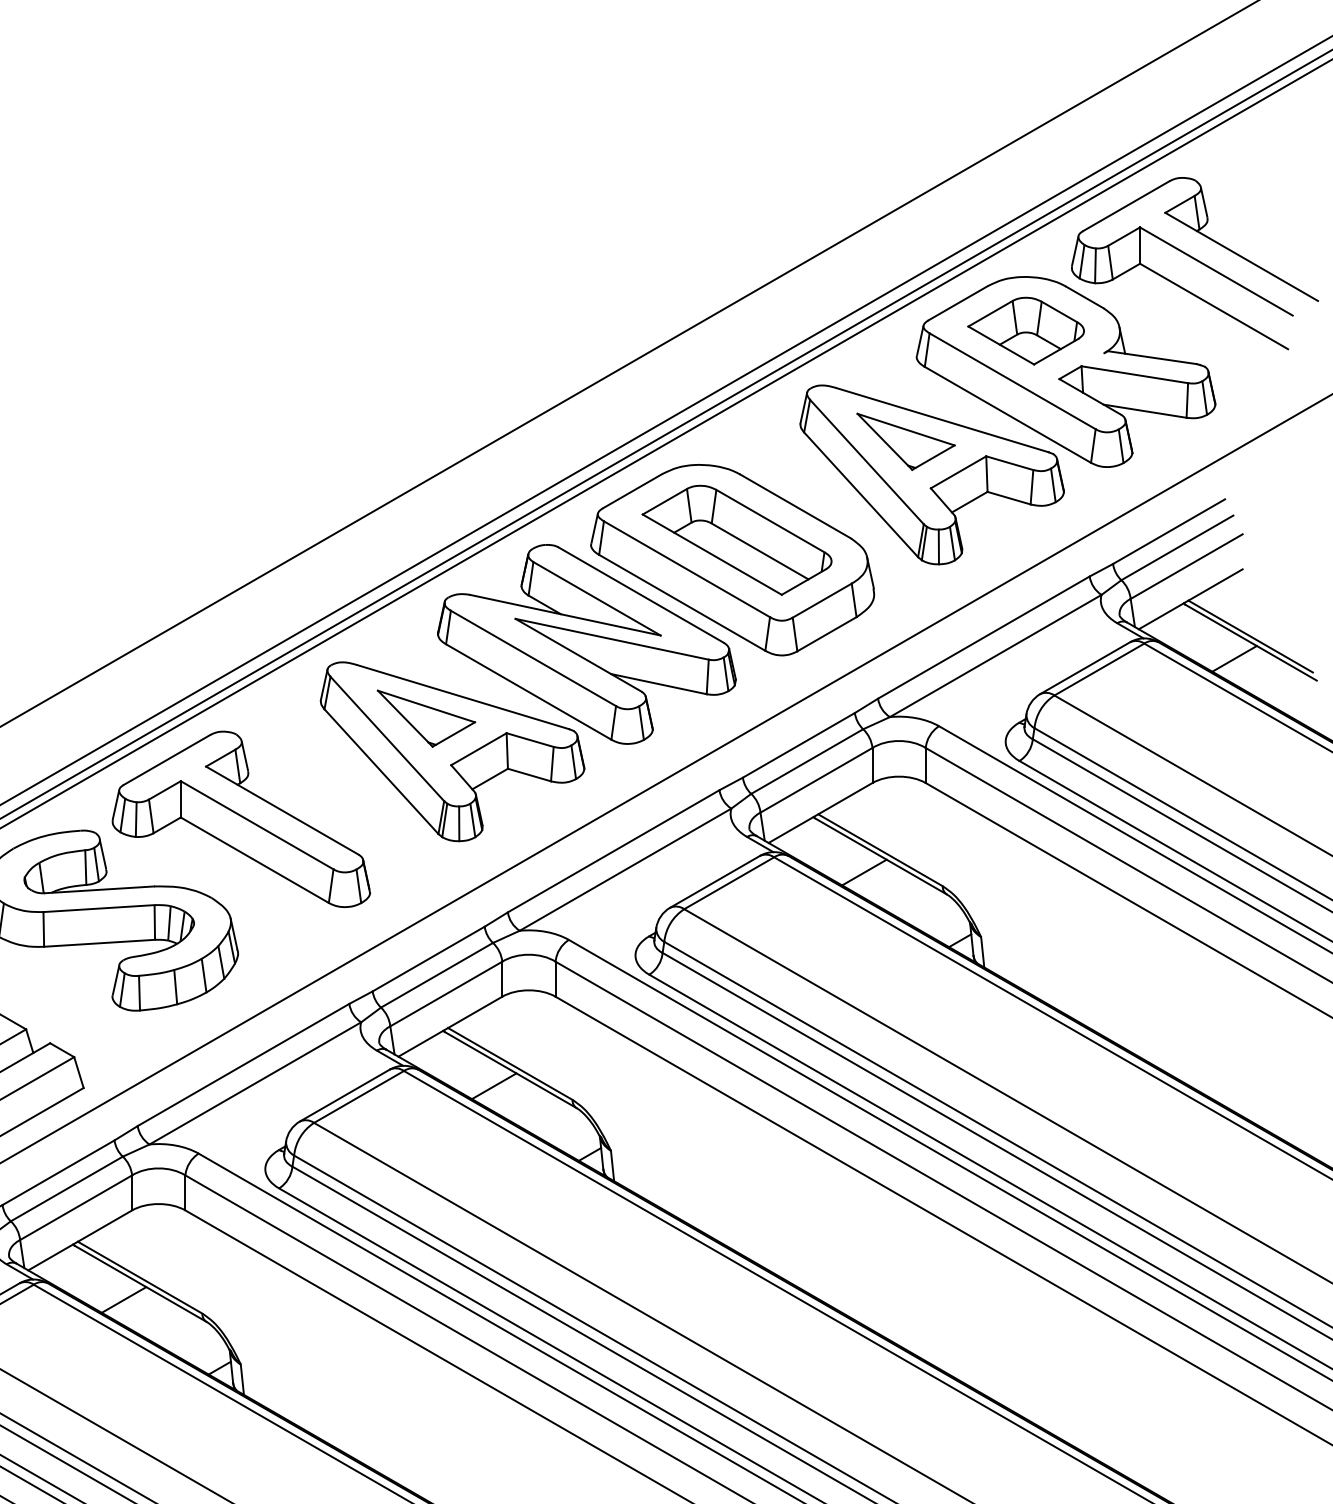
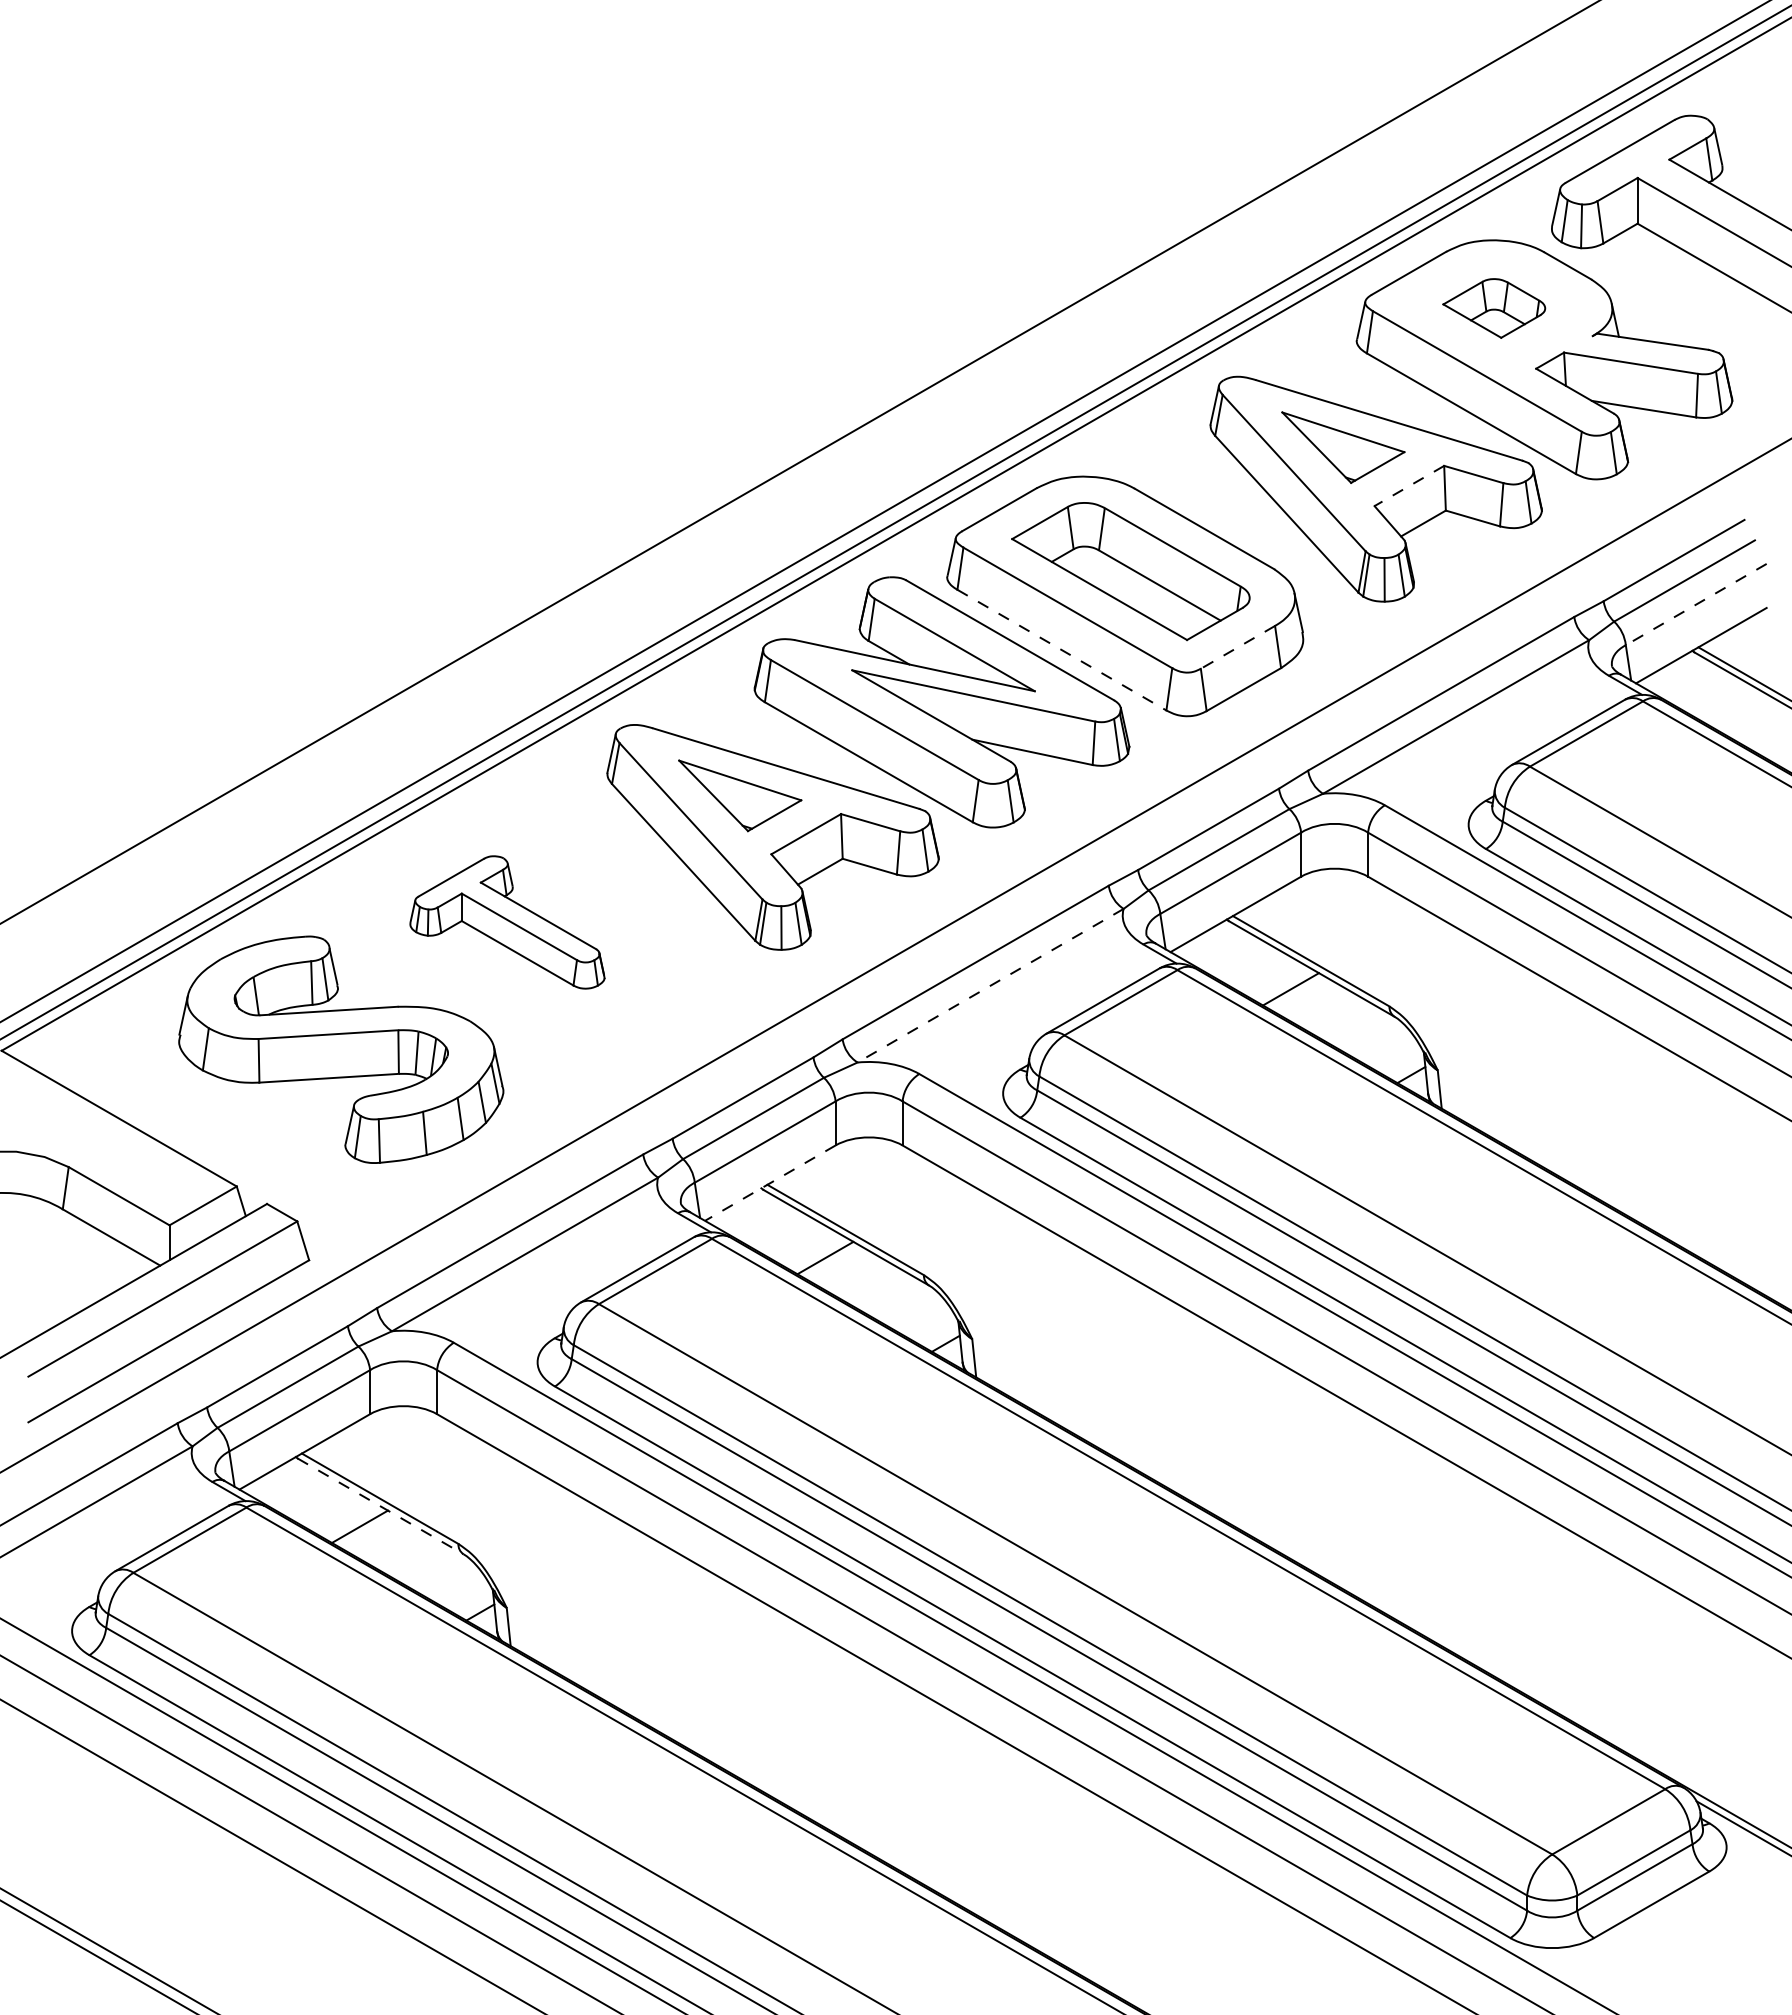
part: (1025, 331) -> (1493, 308), size x0.7
line: (957, 472) -> (1408, 486), solid -> dashed
line: (1186, 566) -> (1695, 604), solid -> dashed
line: (821, 600) -> (1237, 647), solid -> dashed
line: (681, 603) -> (1061, 650), solid -> dashed
line: (1234, 658) -> (1756, 720), removed
part: (241, 819) -> (507, 922), size x0.6
line: (625, 869) -> (990, 985), solid -> dashed
line: (449, 1026) -> (769, 1183), solid -> dashed
line: (140, 1283) -> (380, 1506), solid -> dashed

